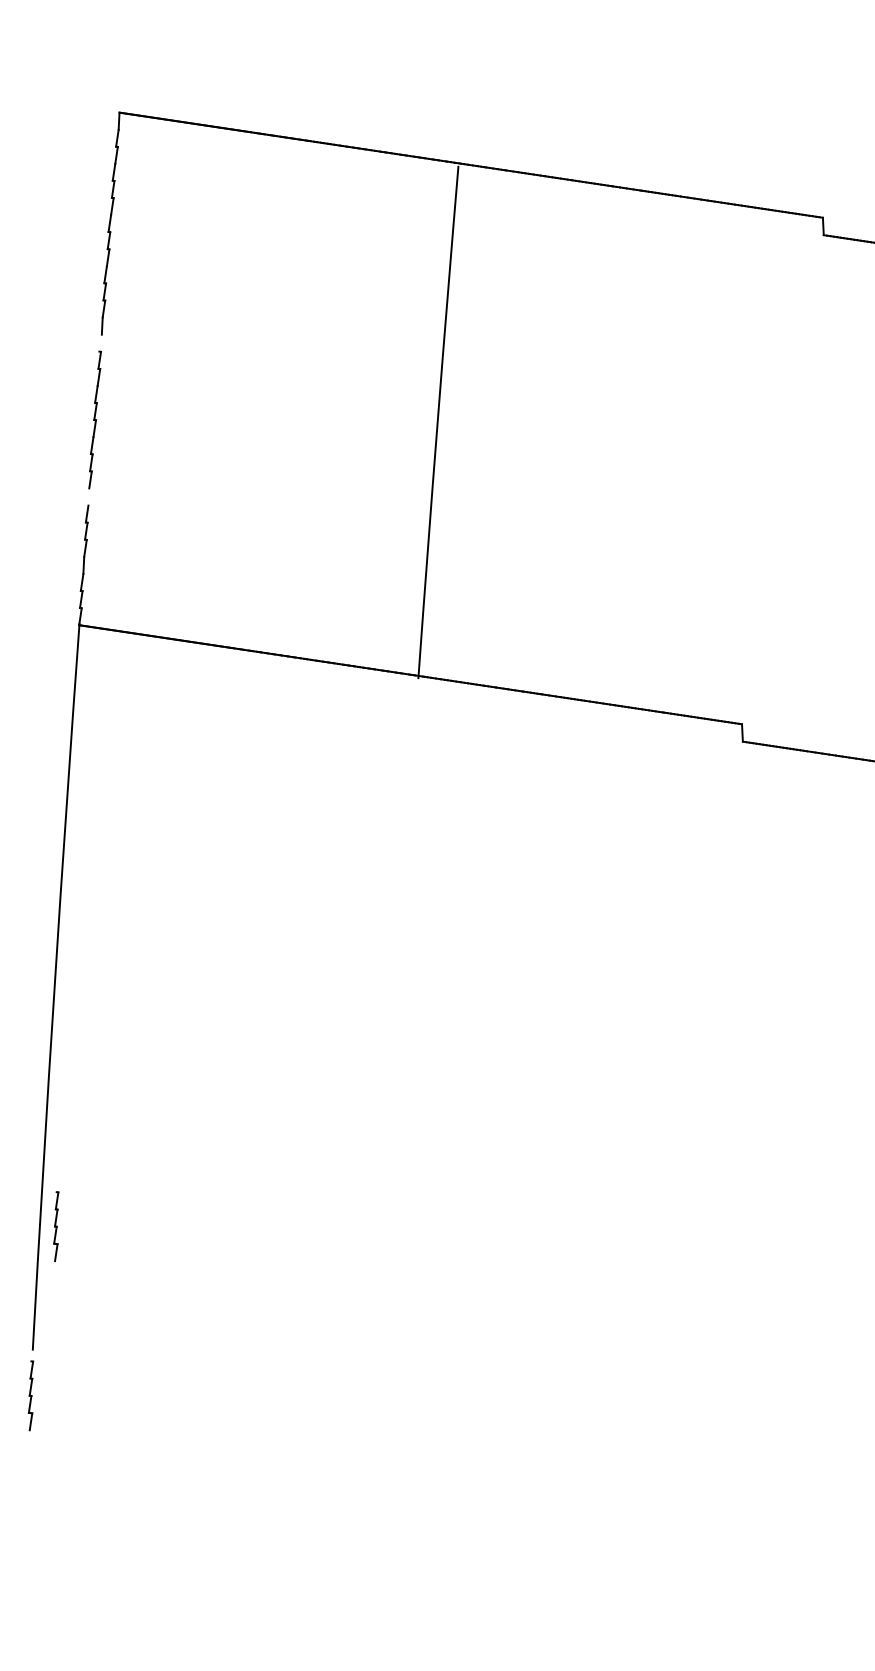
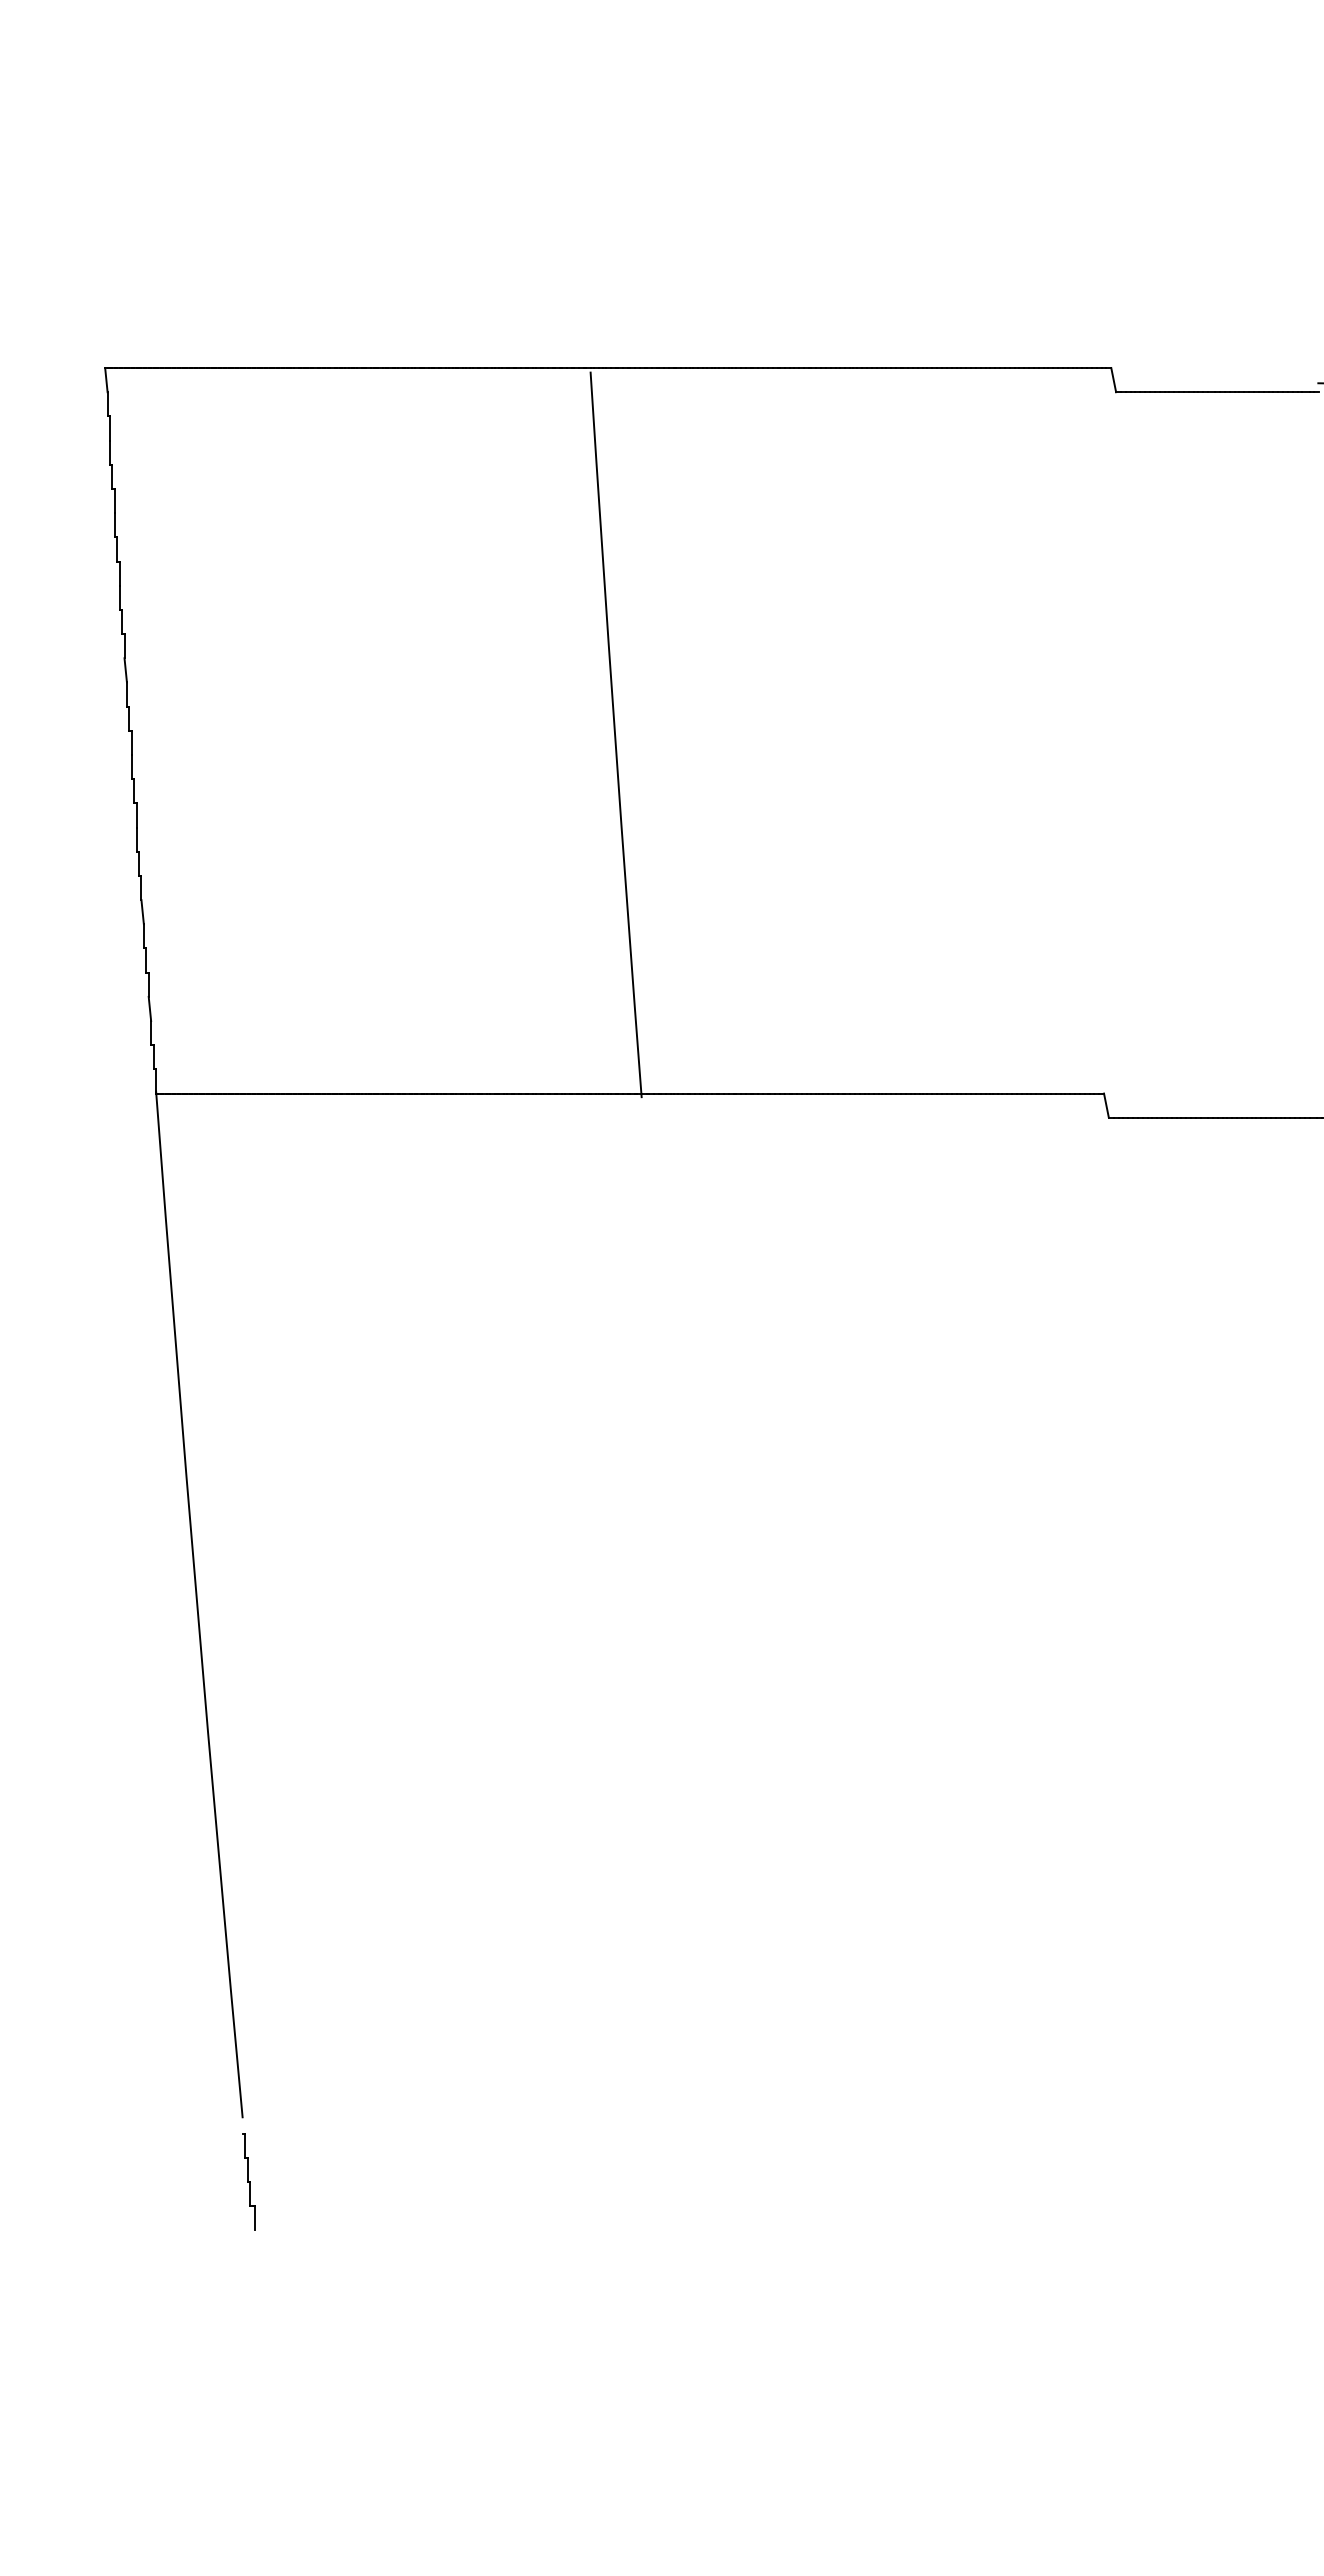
line: (100, 343) -> (126, 694), added
line: (88, 497) -> (142, 912), added
part: (55, 1226) -> (248, 1939), removed

